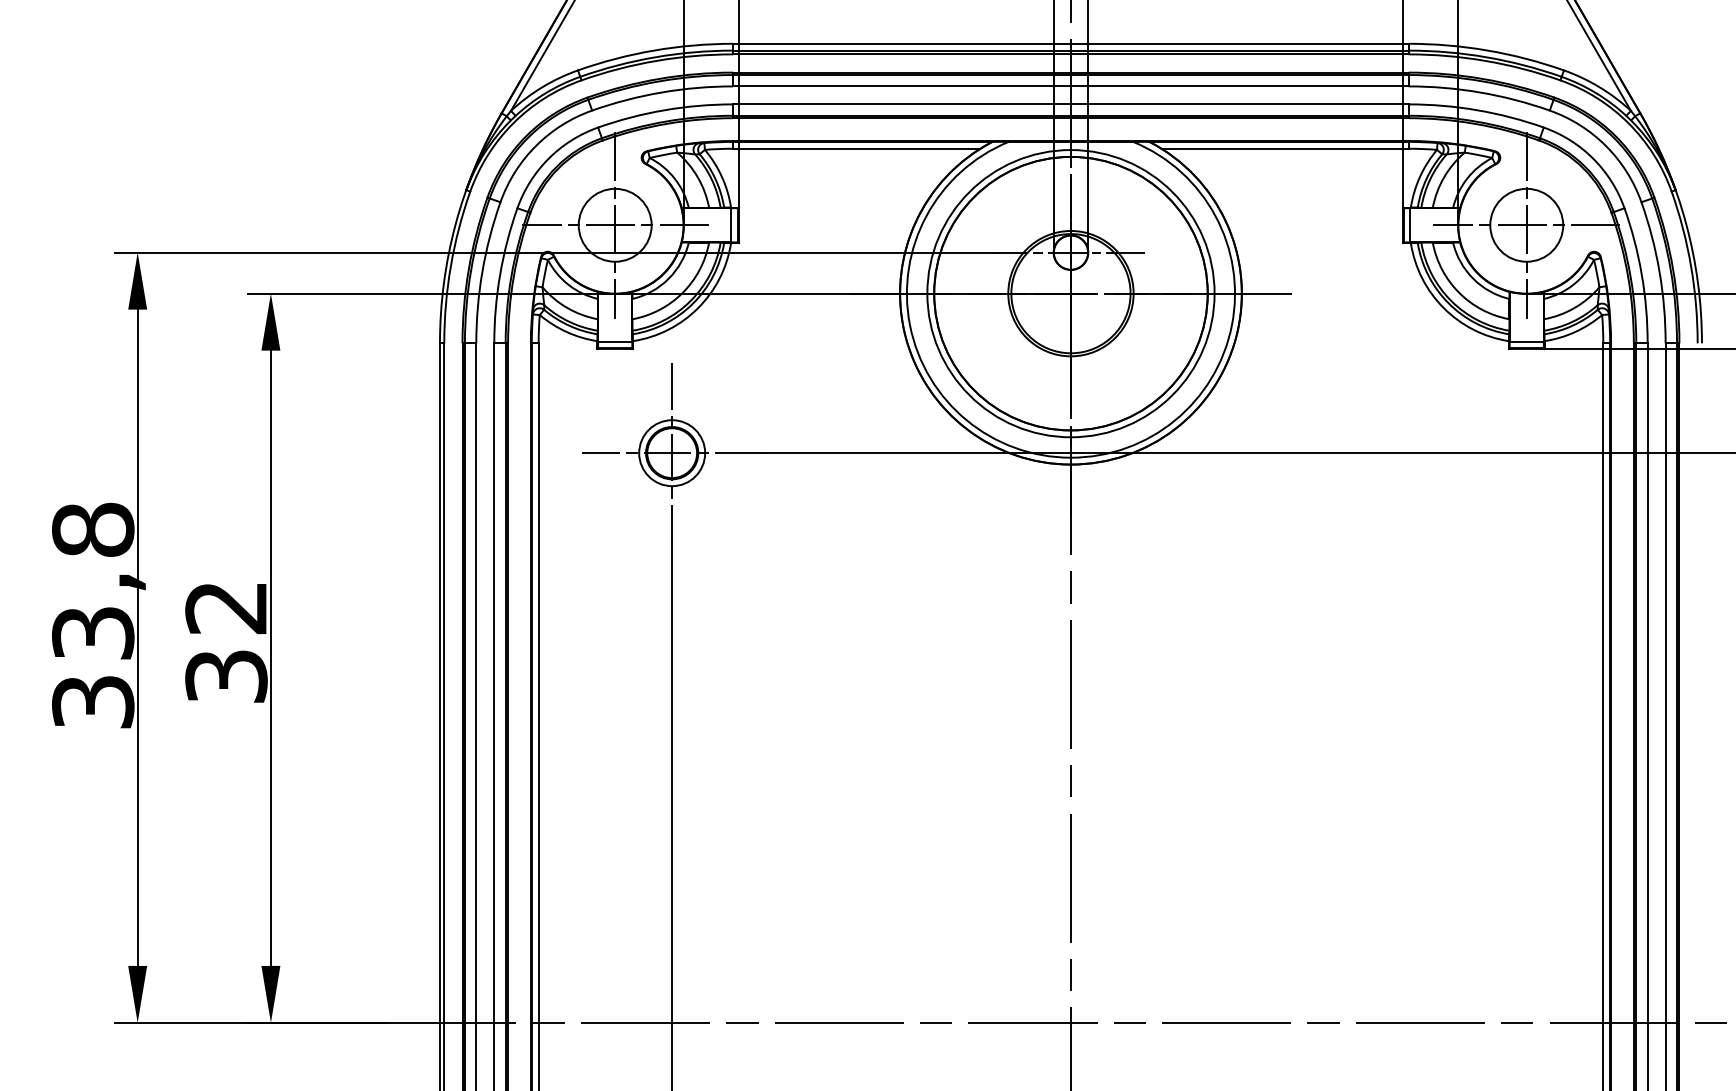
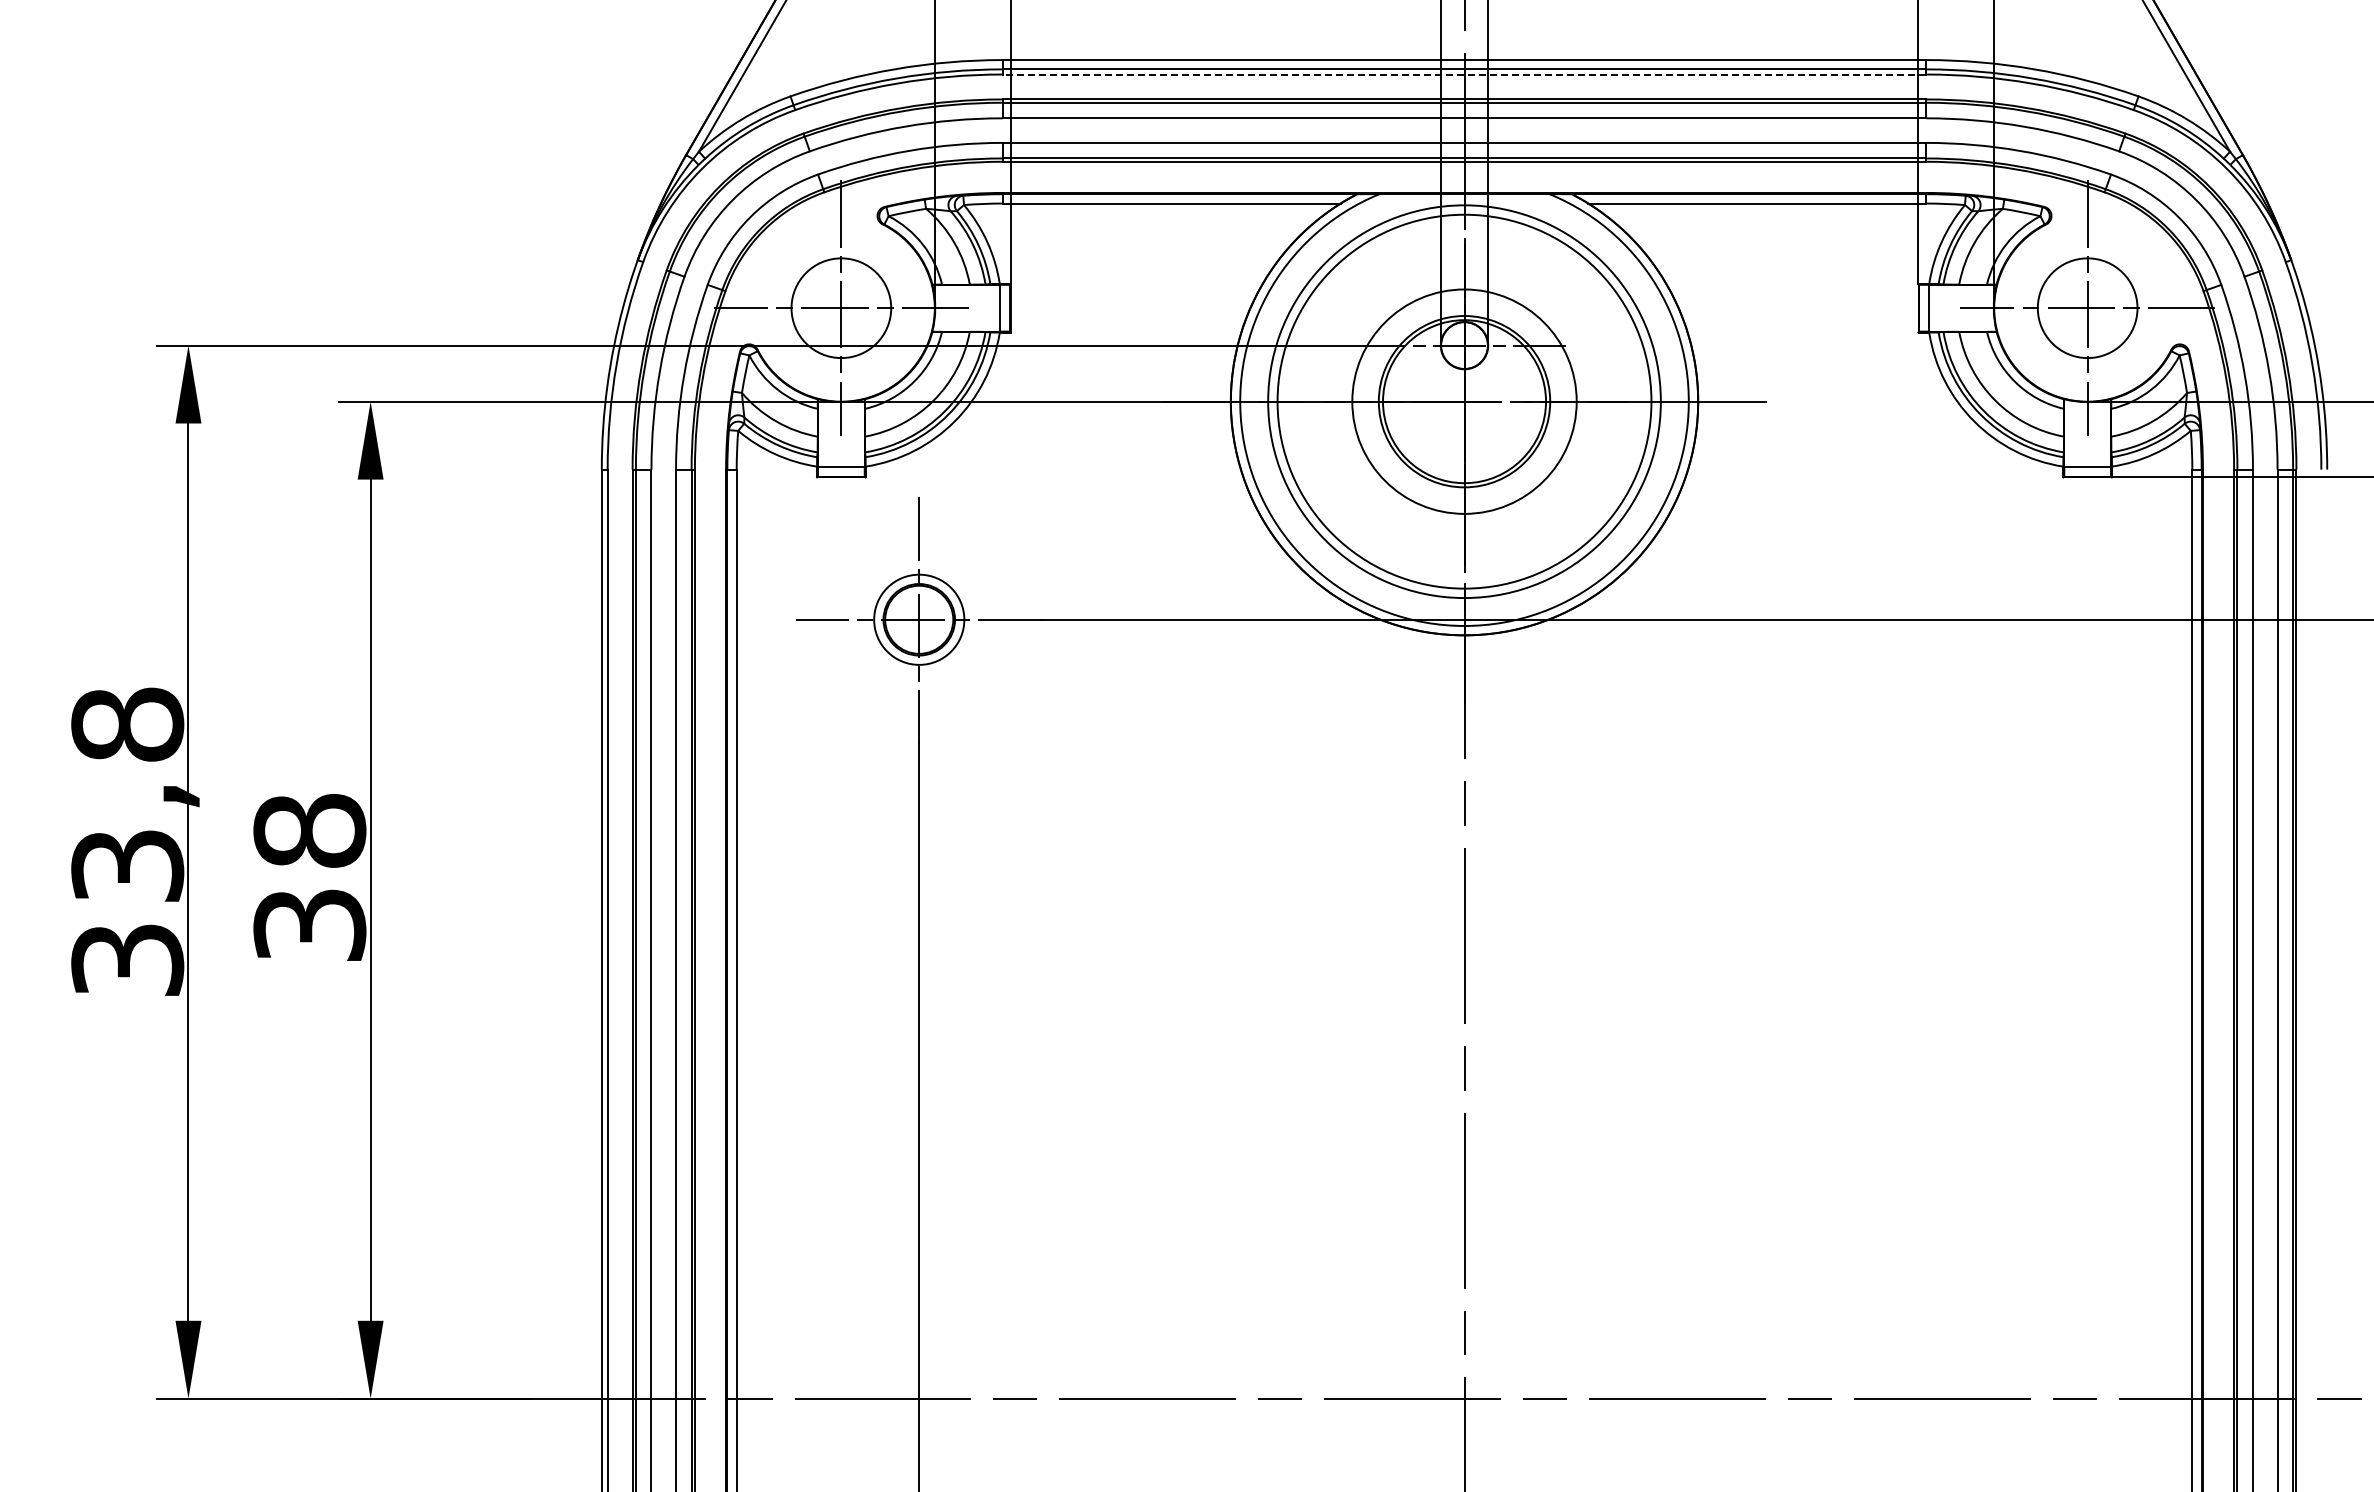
line: (1070, 54) -> (1464, 74), solid -> dashed
circle: (1070, 293) -> (1464, 401), size x0.6
text: (226, 607) -> (309, 830), 32 -> 38

